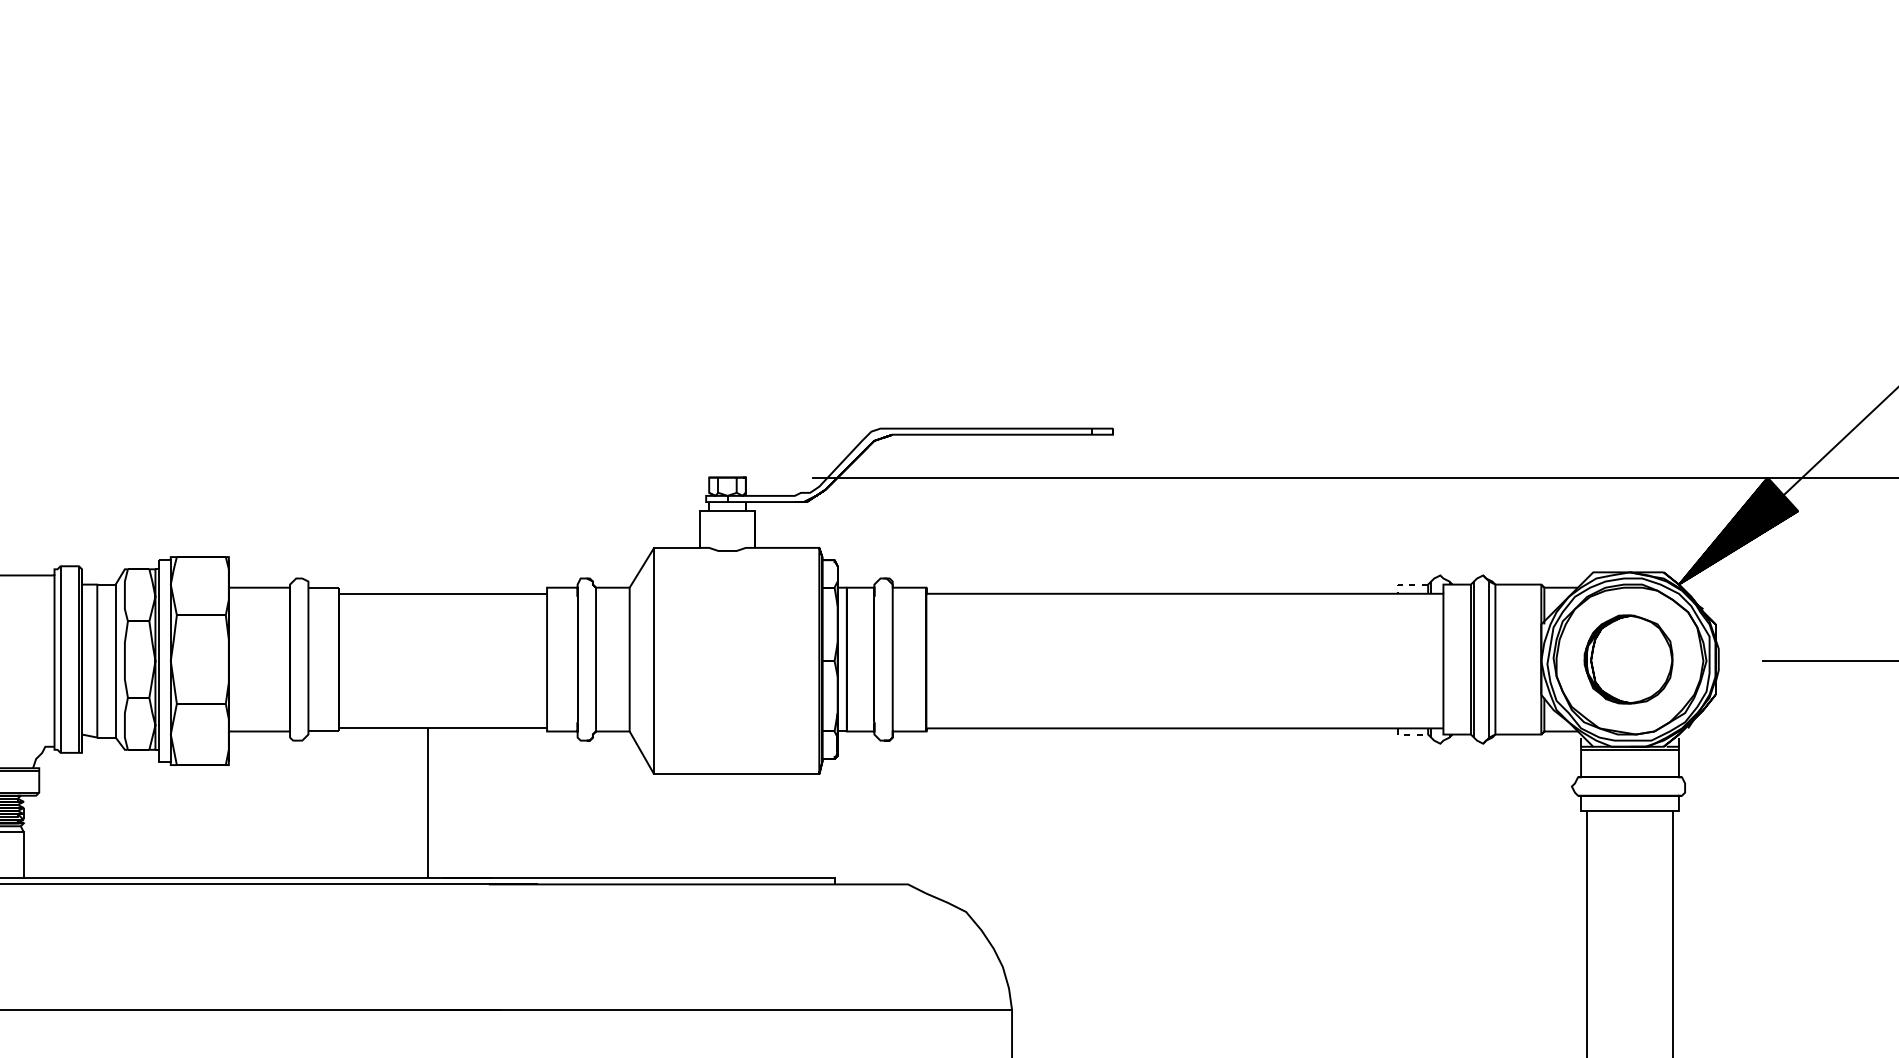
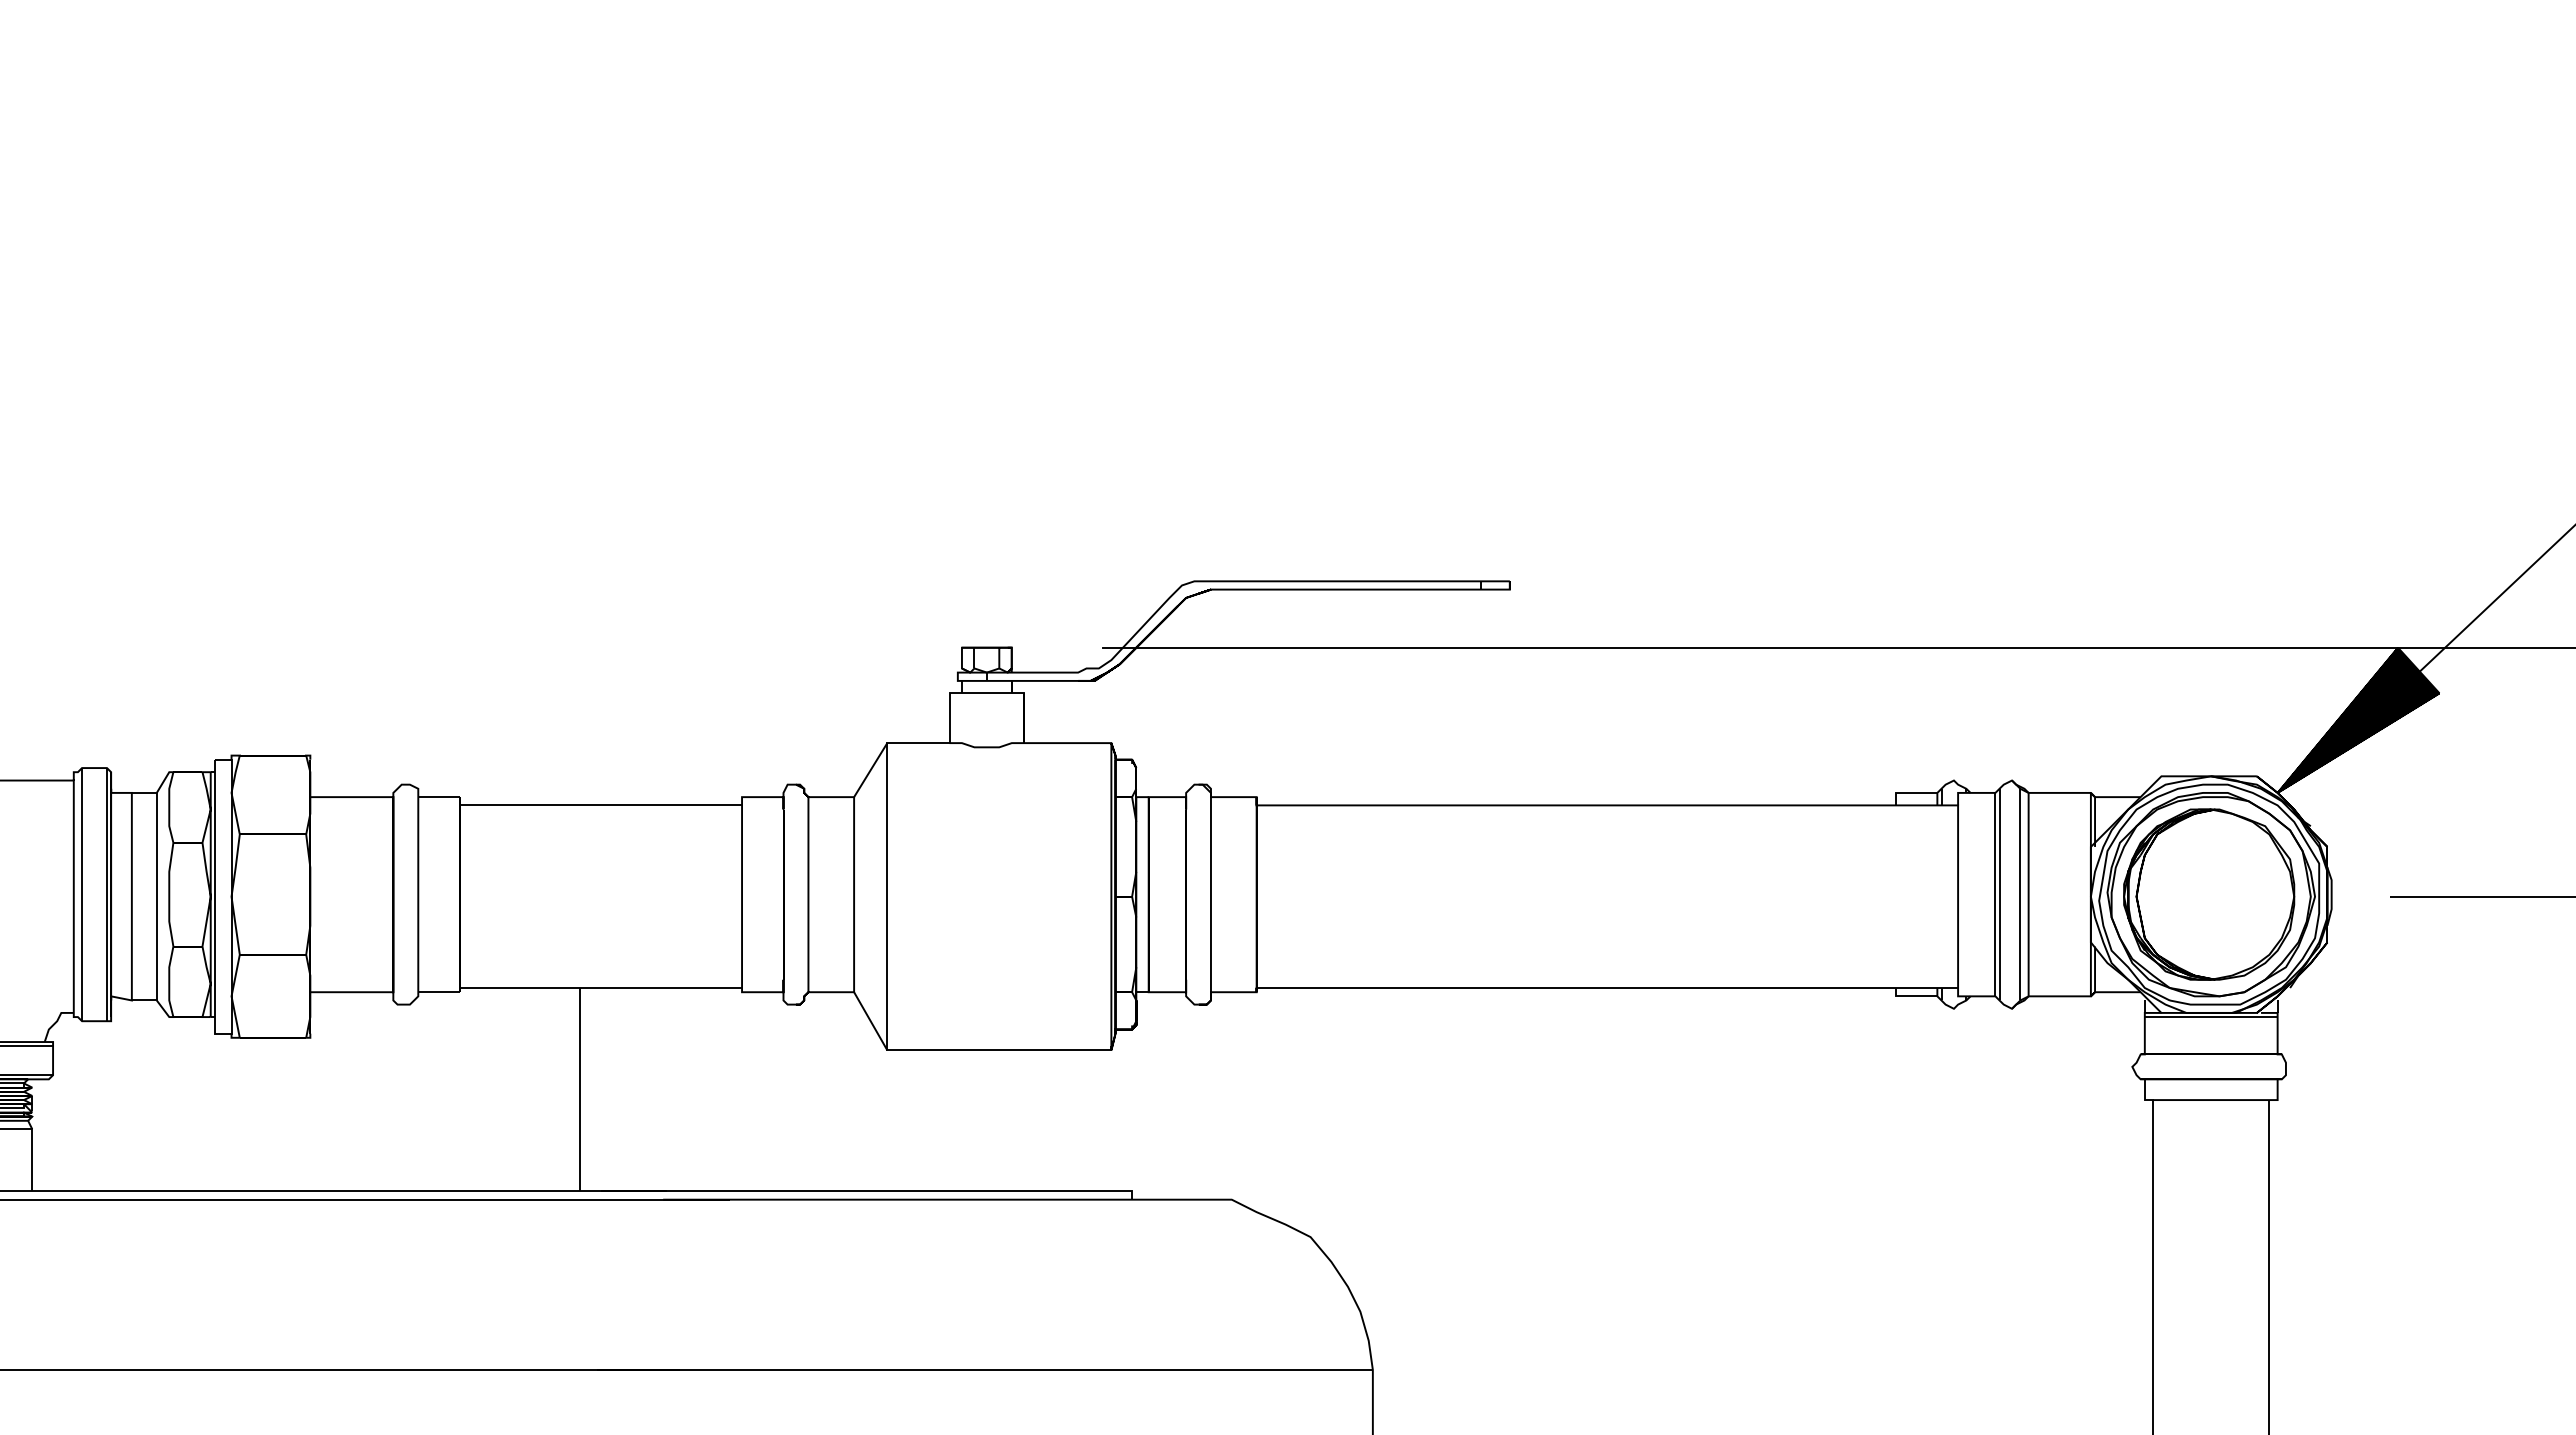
line: (1406, 584) -> (1908, 792), dashed -> solid
part: (1628, 659) -> (2209, 894), size x1.43
line: (1408, 734) -> (1910, 996), dashed -> solid

